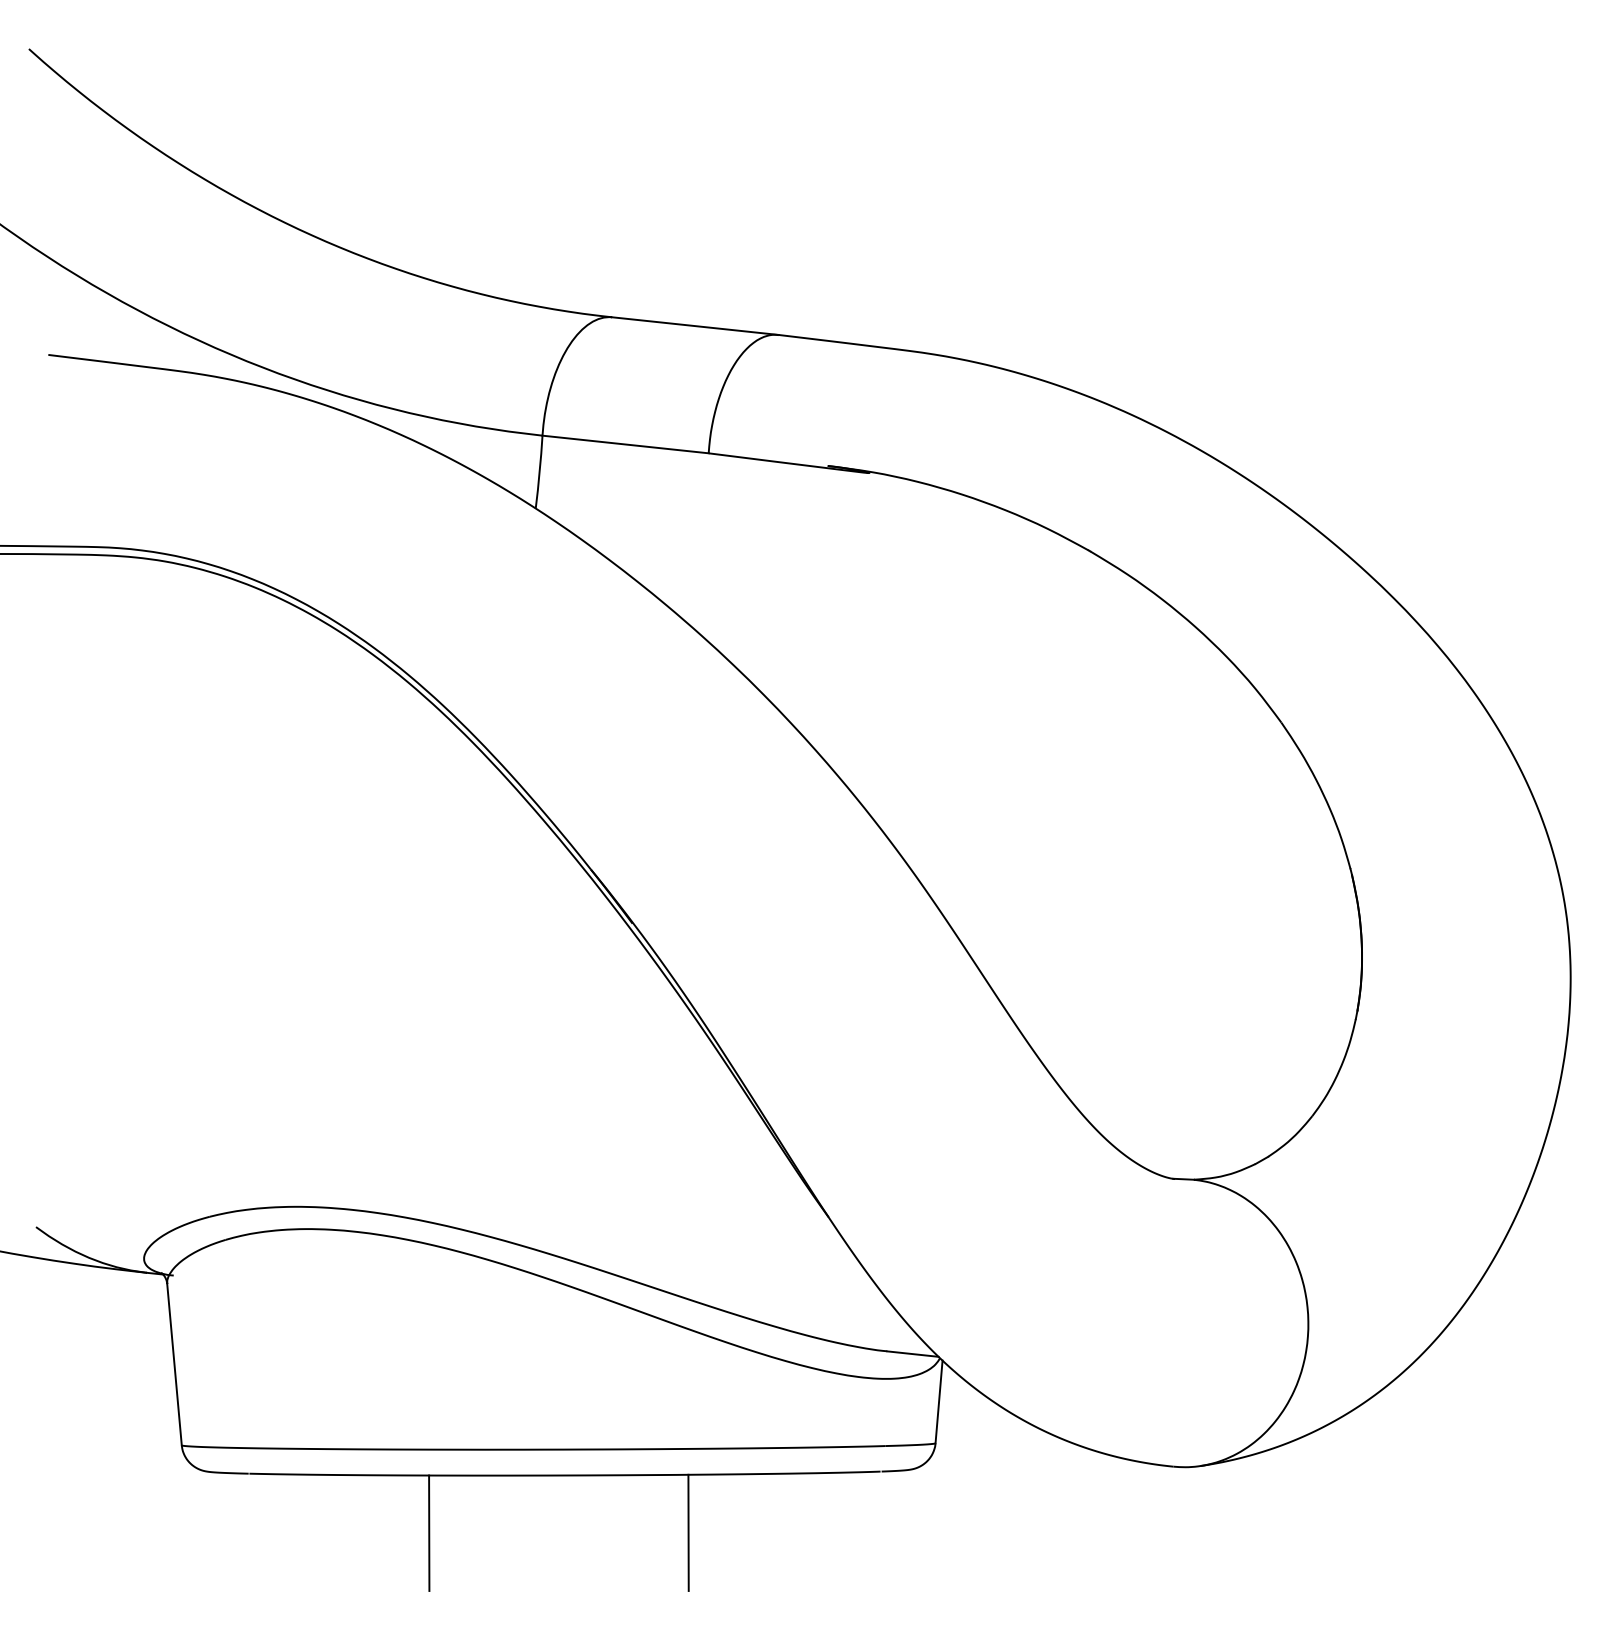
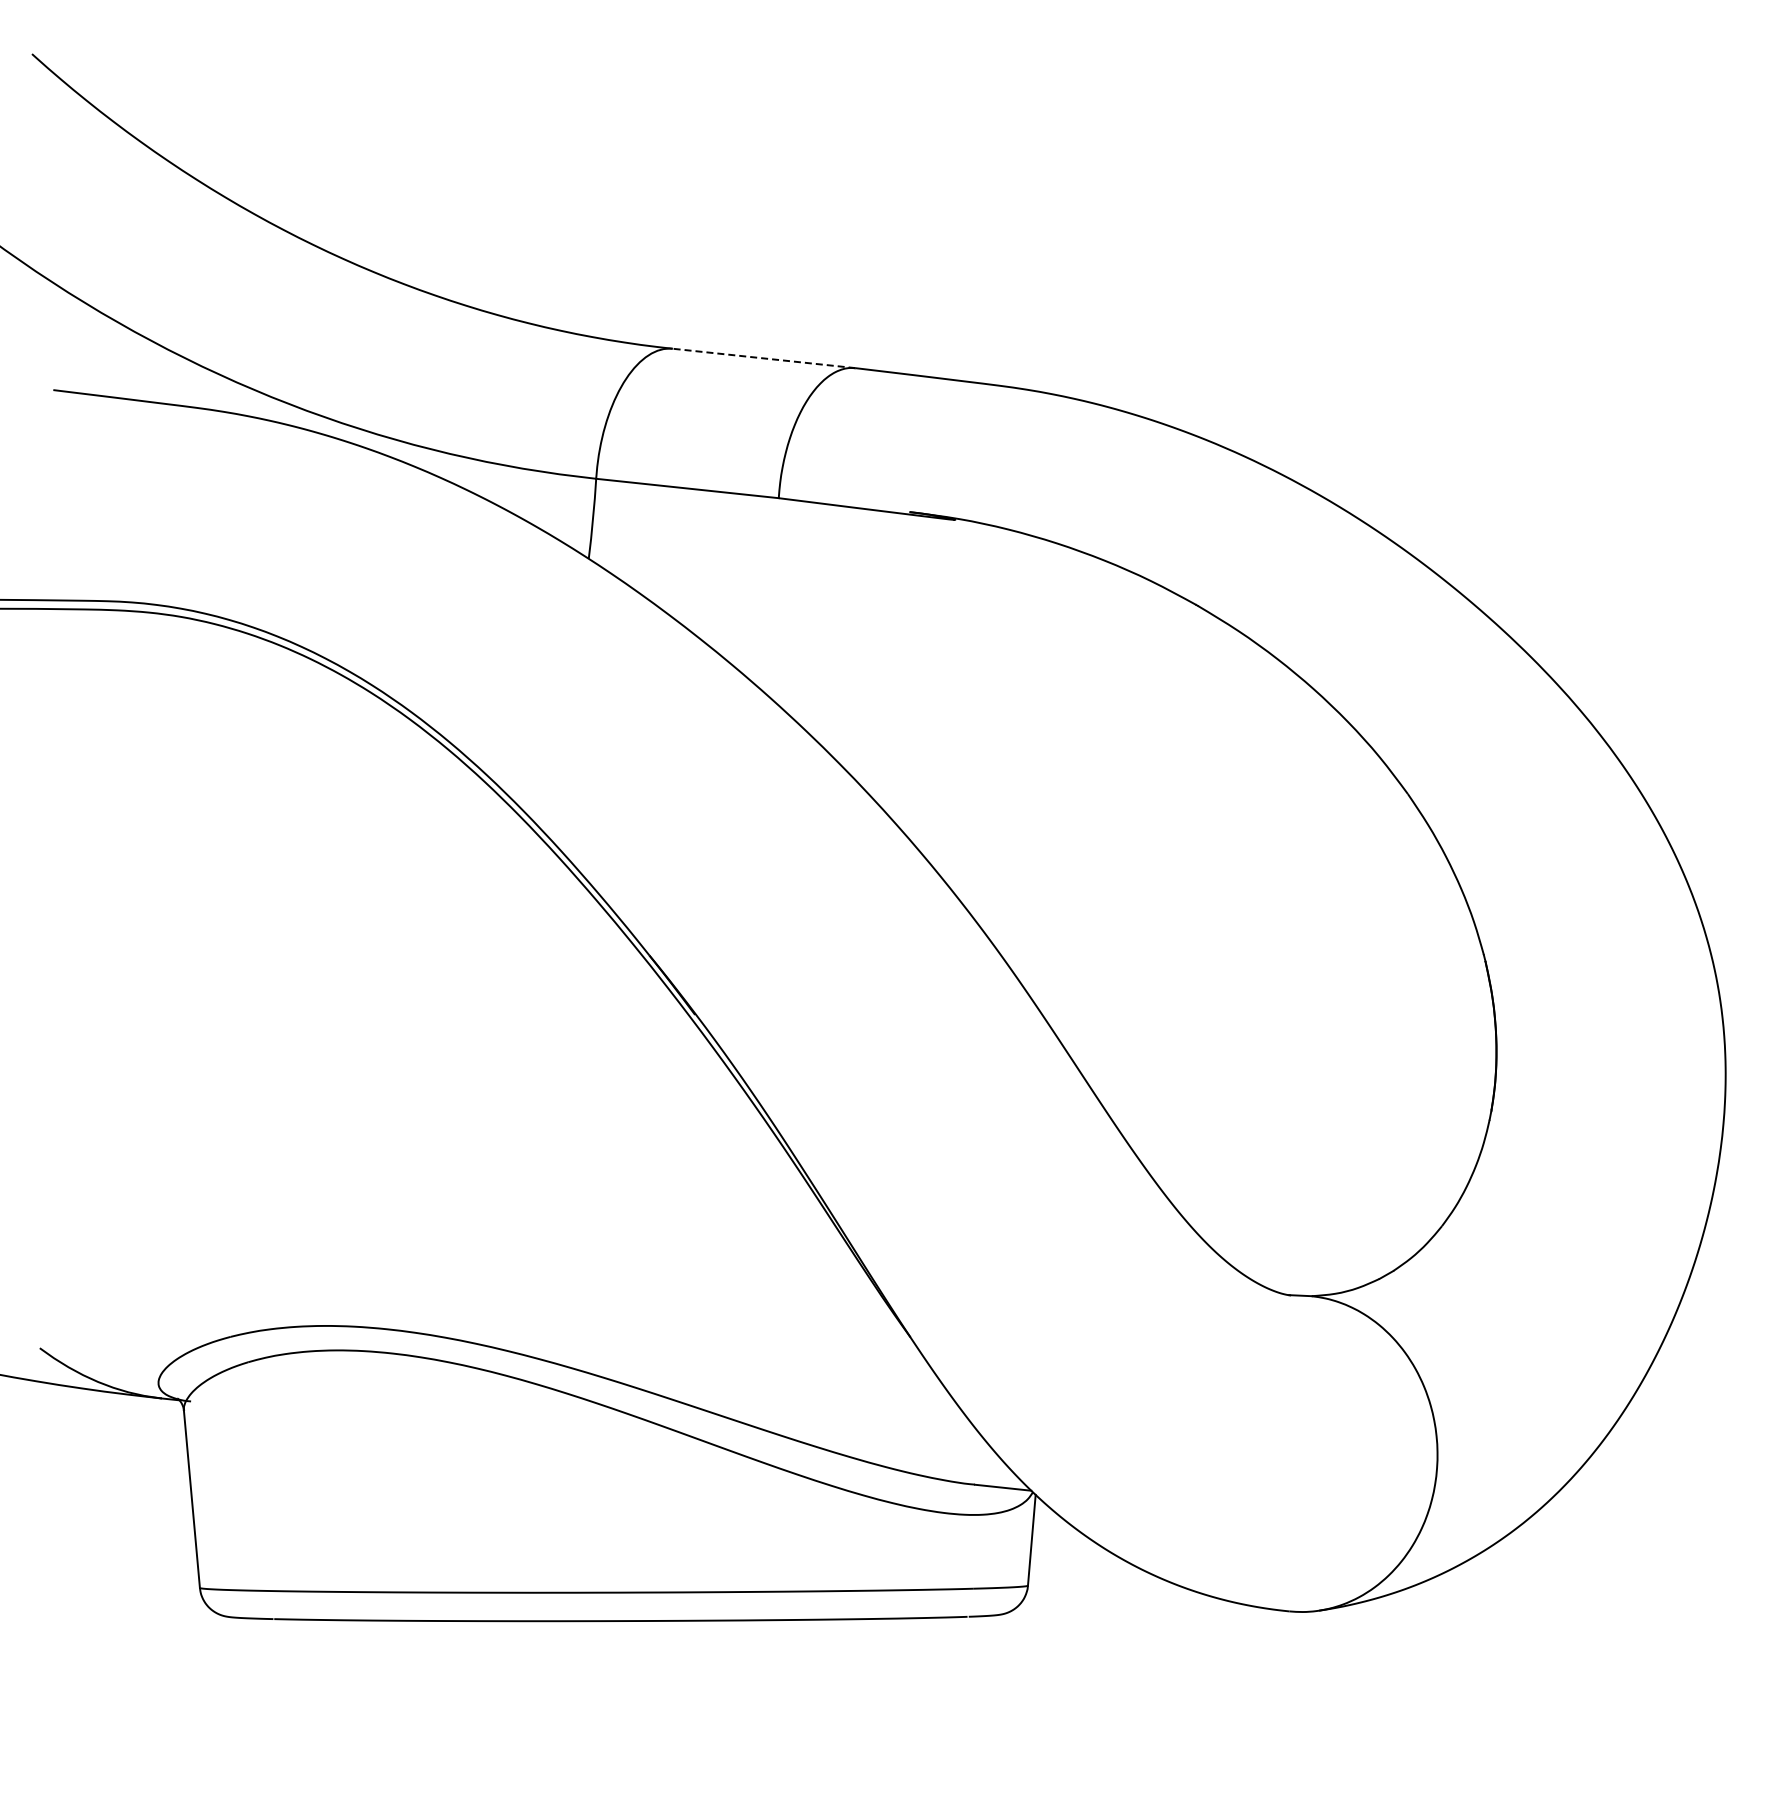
line: (695, 326) -> (764, 358), solid -> dashed
line: (688, 1532) -> (756, 1683), removed
line: (428, 1533) -> (471, 1684), removed

